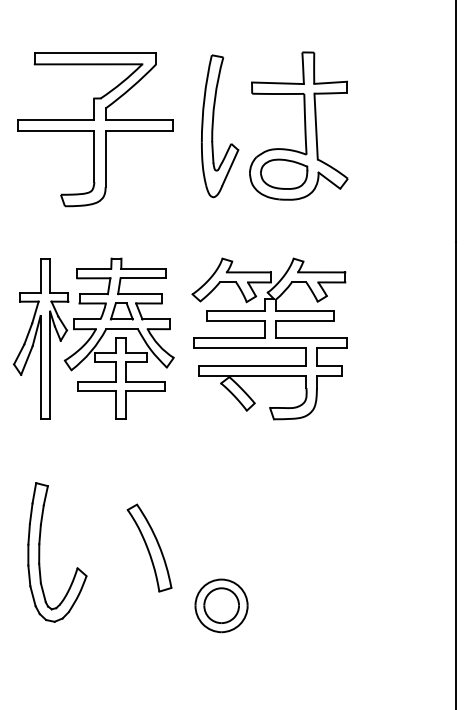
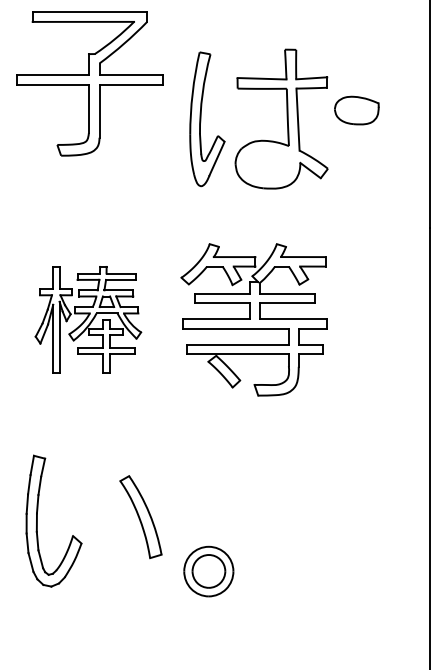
part: (95, 129) -> (89, 83), moved
part: (283, 174) -> (356, 110), moved
part: (93, 338) -> (88, 319), size x0.7

